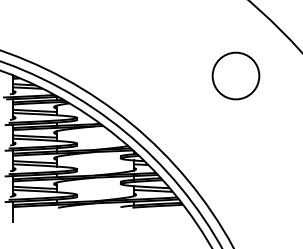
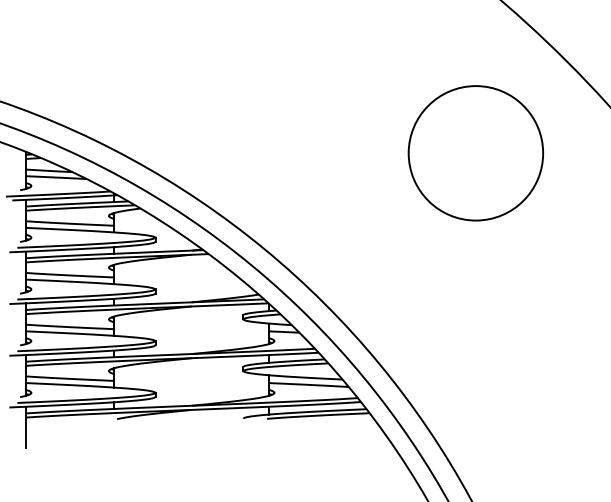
circle: (235, 75) -> (474, 152), size x1.43

